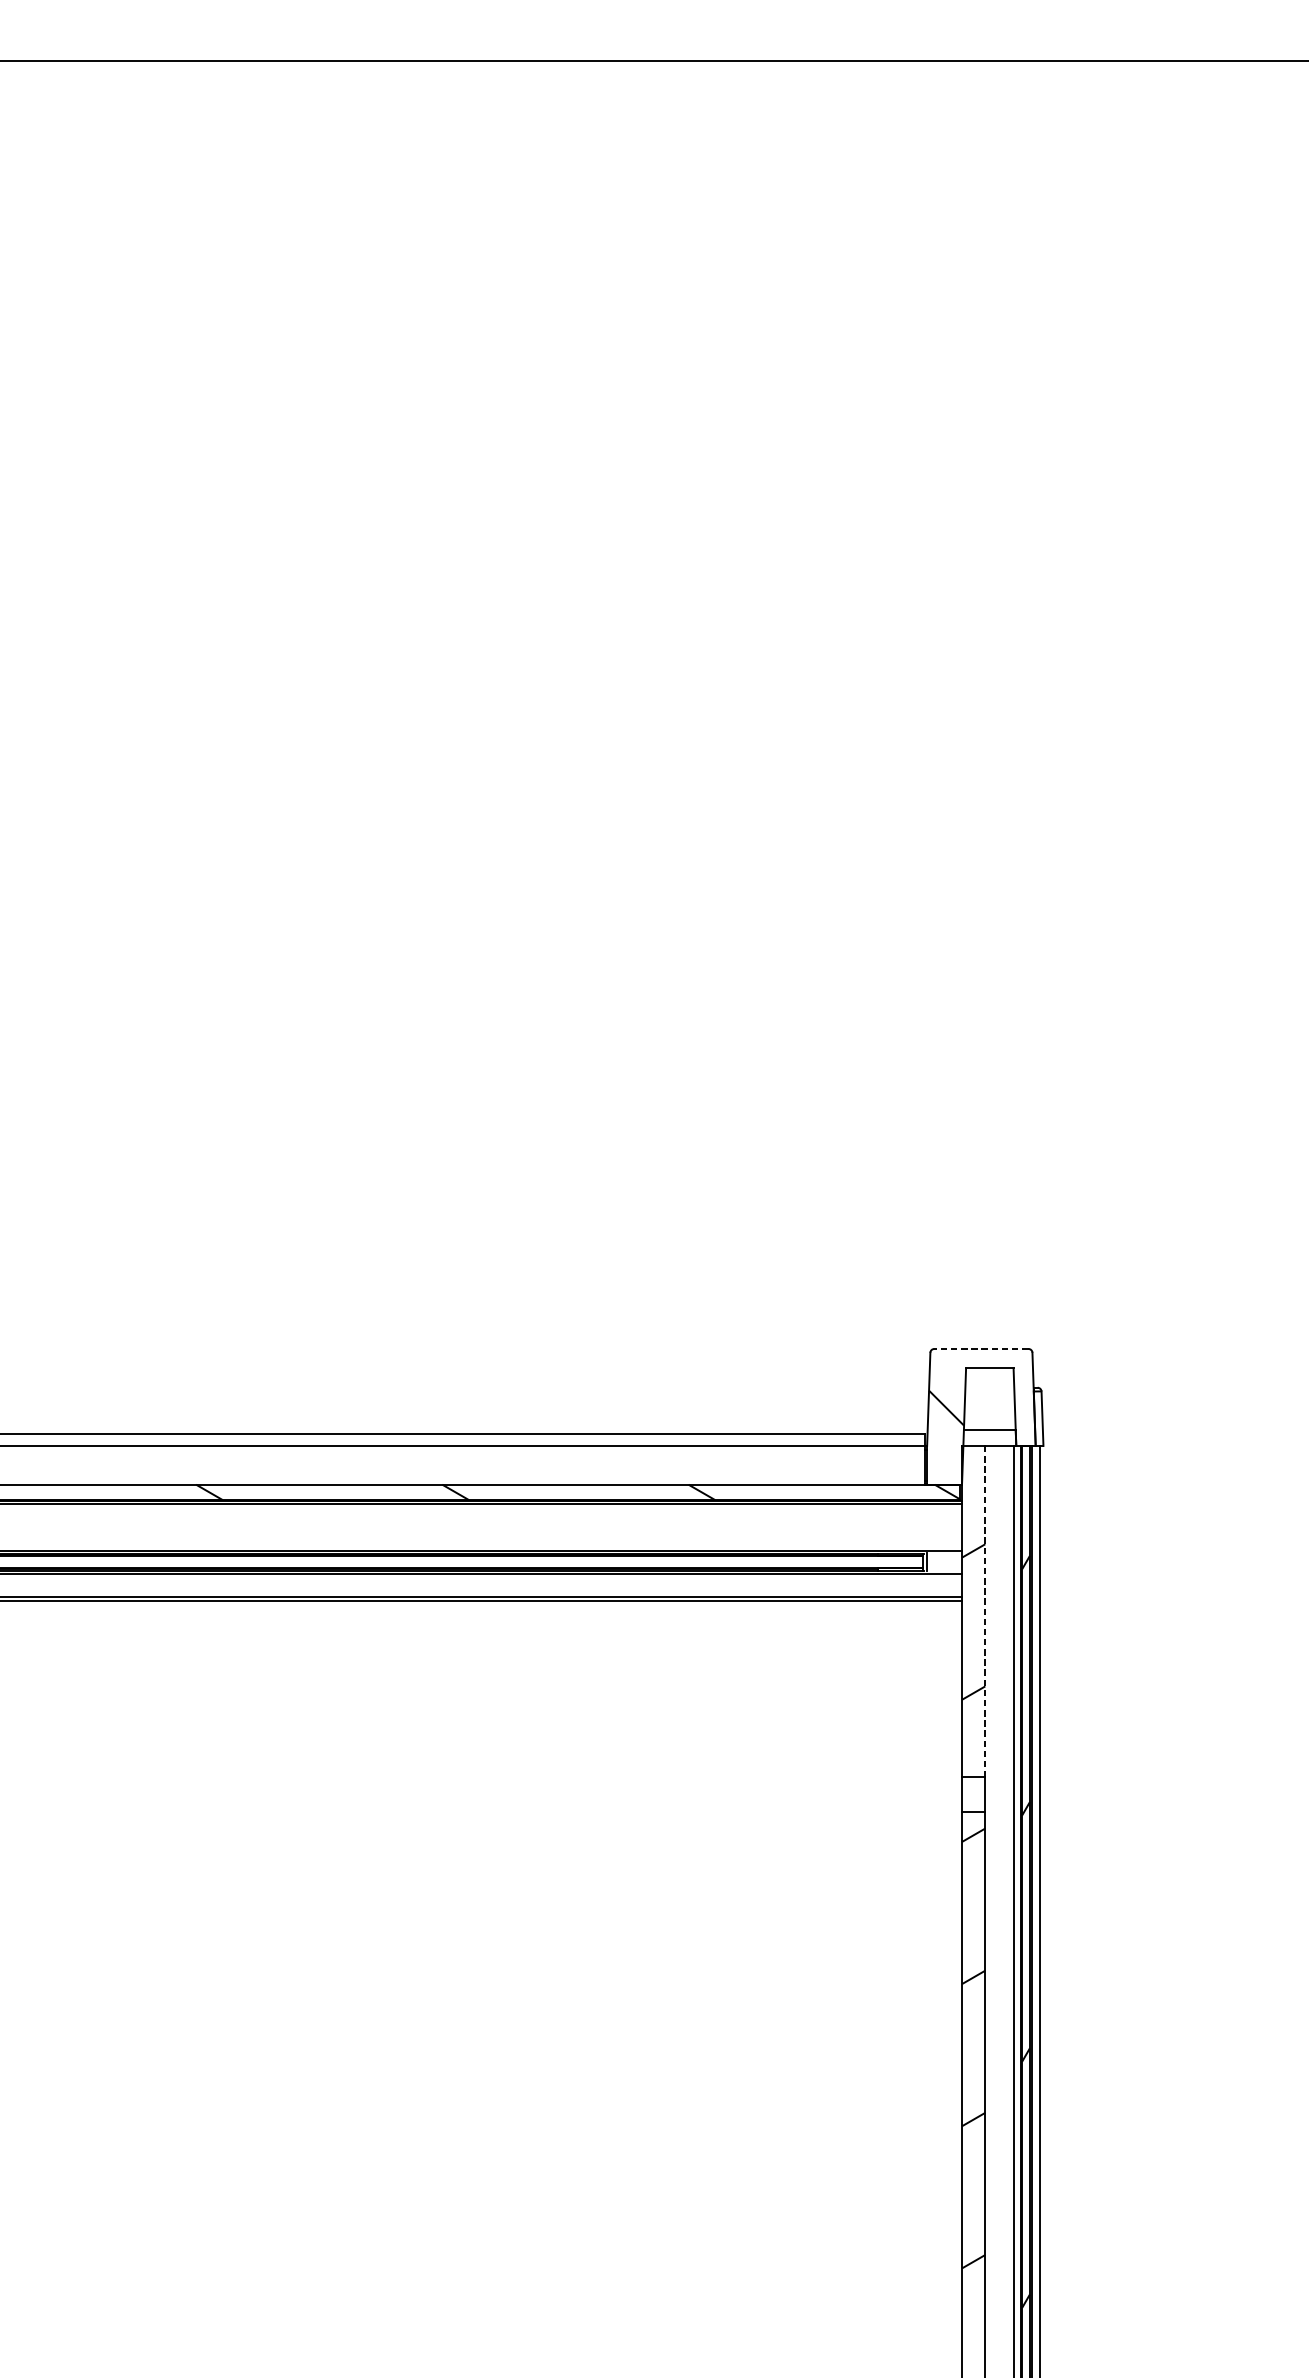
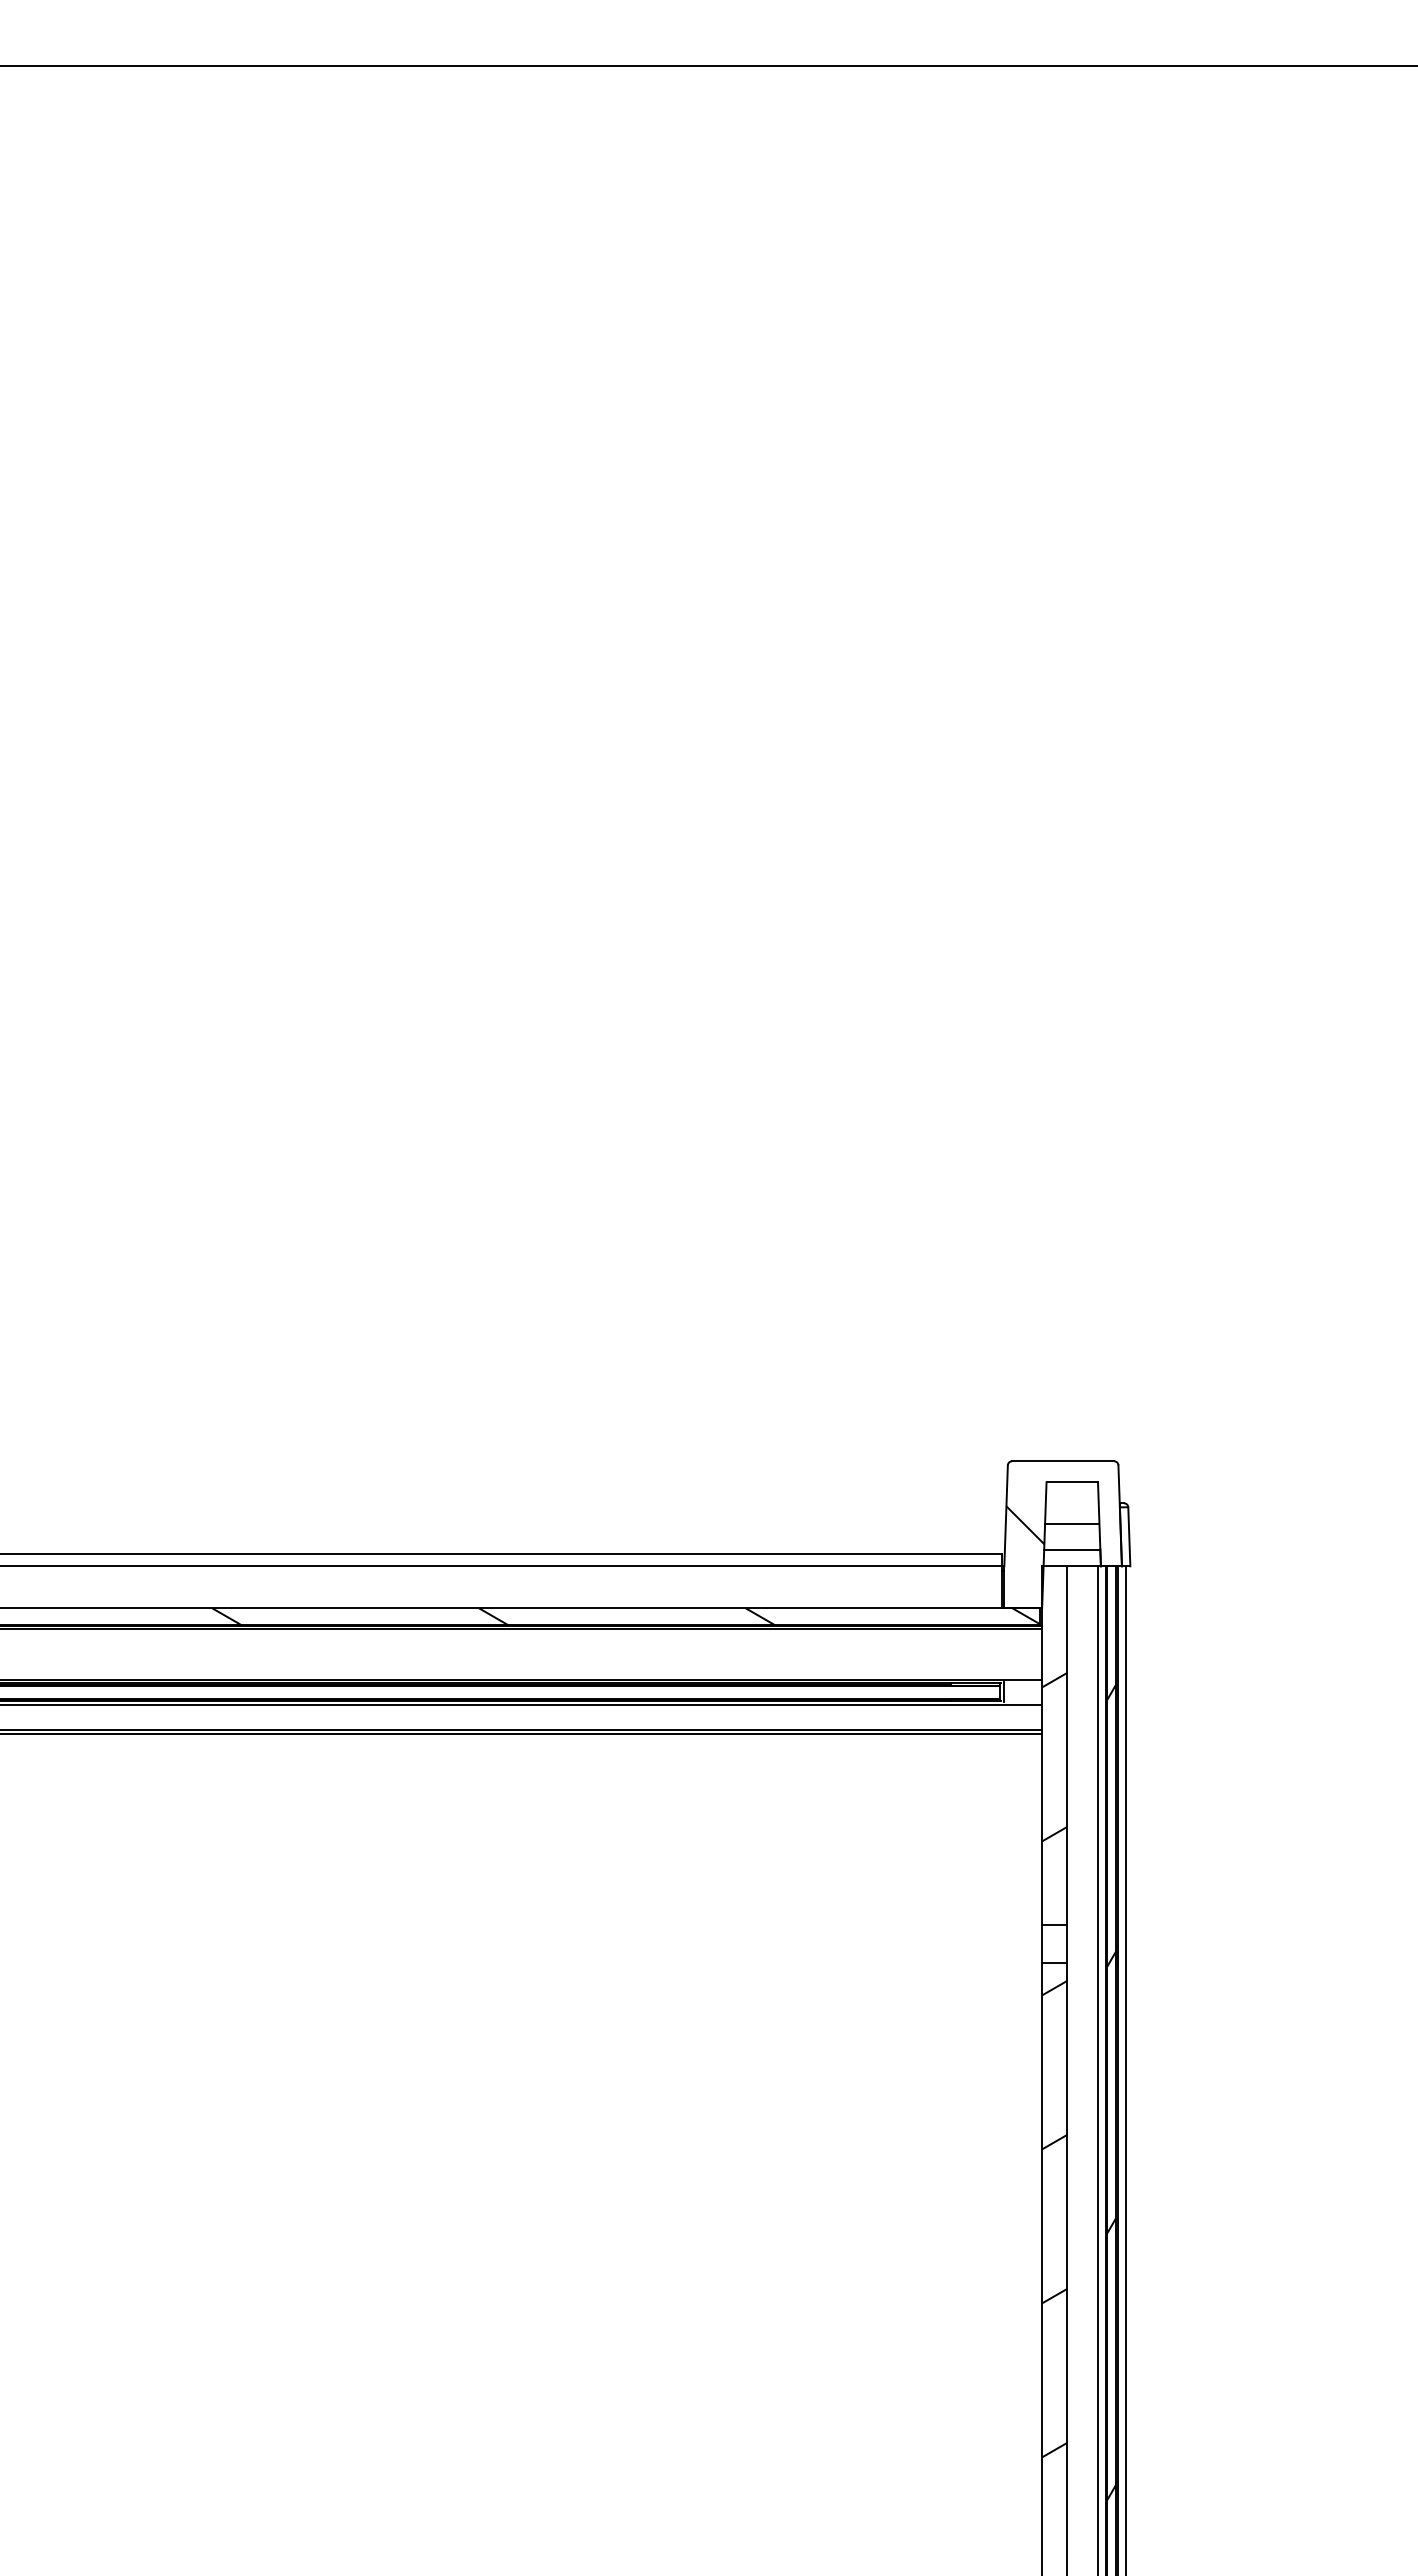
line: (980, 1349) -> (1062, 1461), dashed -> solid
line: (990, 1407) -> (1072, 1524), added
line: (985, 1611) -> (1067, 1745), dashed -> solid

